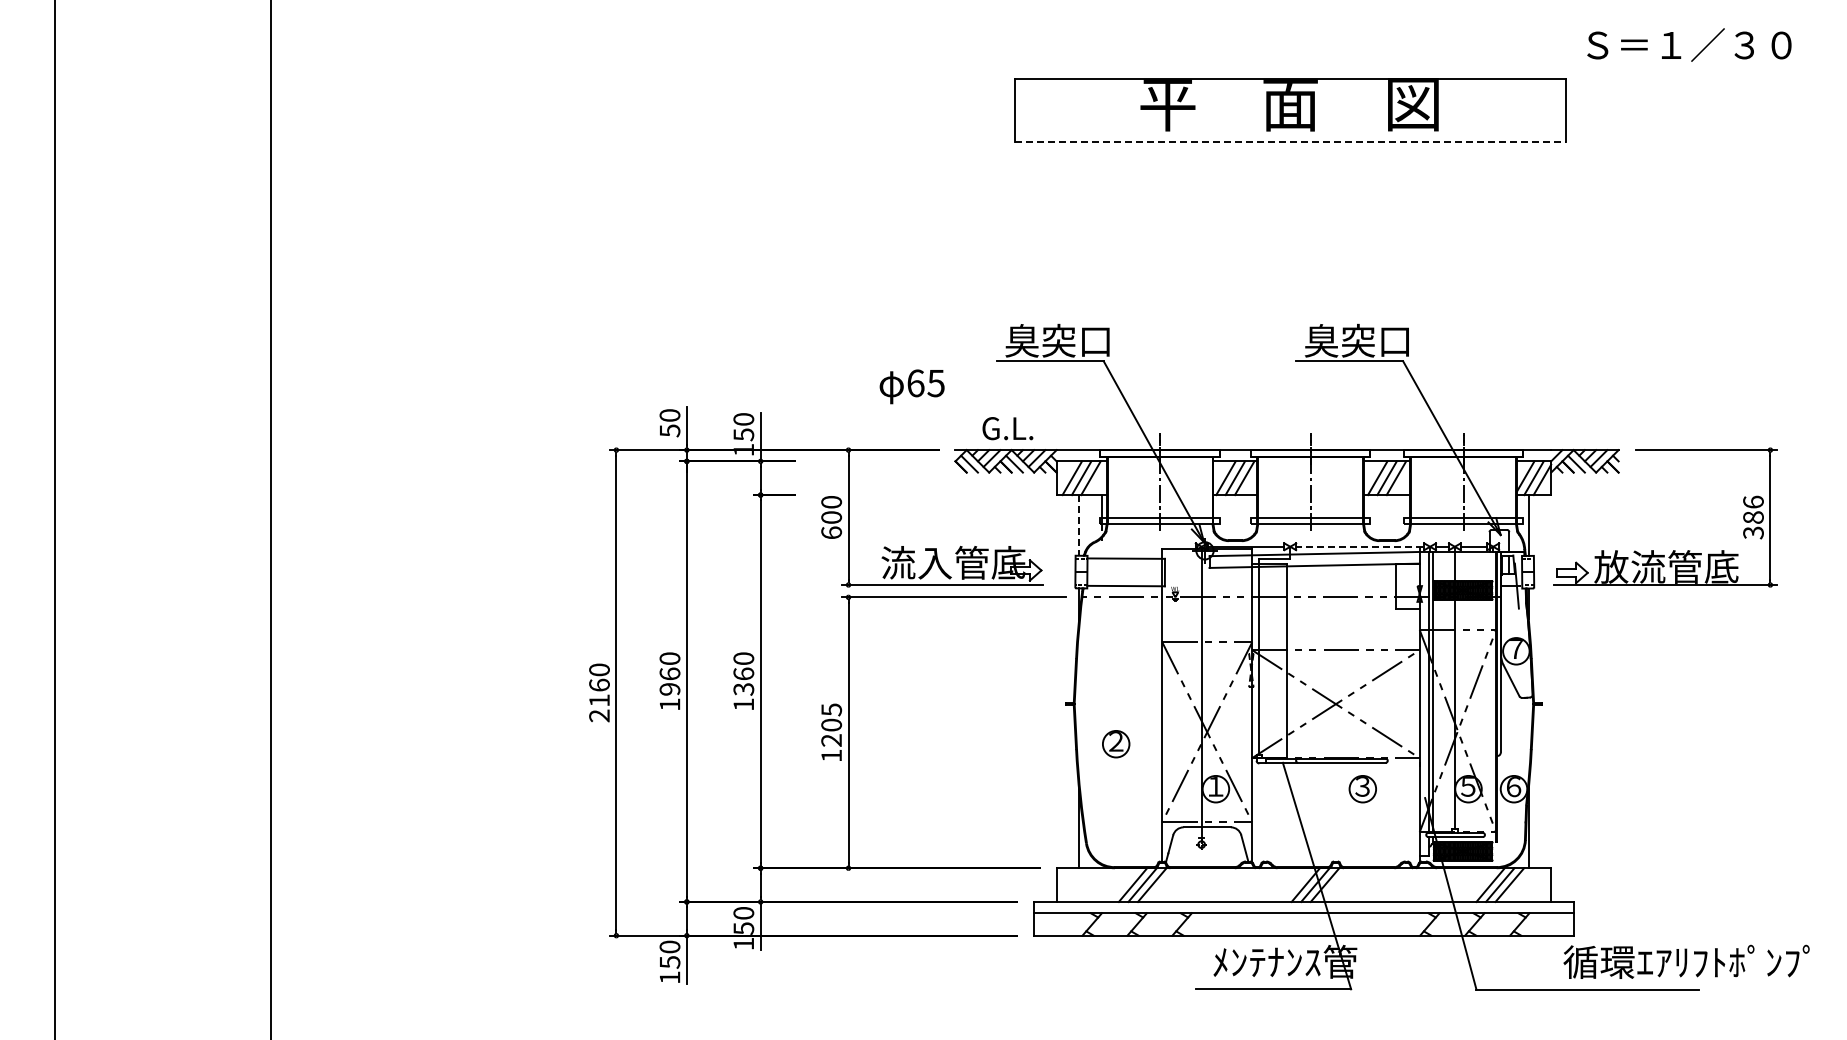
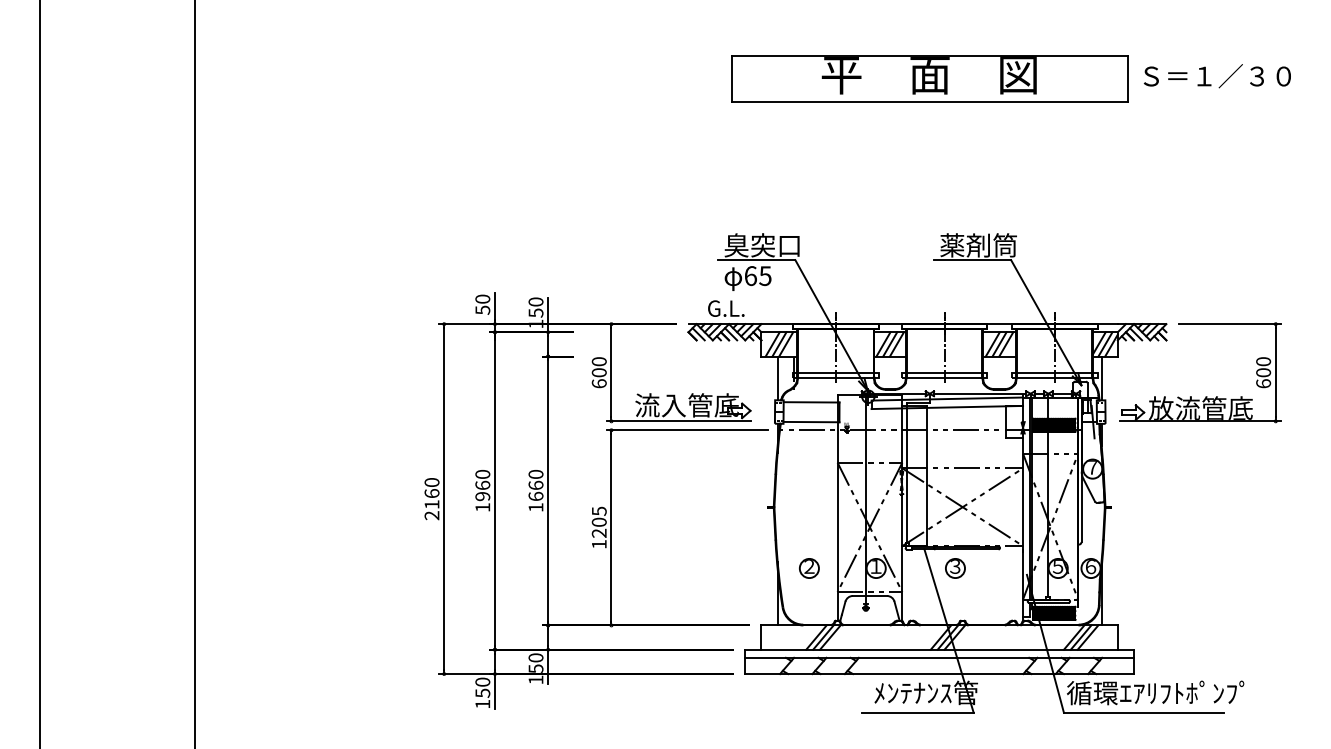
text: (1689, 44) -> (1217, 75), moved
line: (1291, 141) -> (930, 101), dashed -> solid
text: (1358, 340) -> (978, 245), 臭突口 -> 薬剤筒
text: (911, 386) -> (747, 278), moved
text: (1753, 517) -> (1263, 372), 386 -> 600
line: (1079, 525) -> (777, 378), dashed -> solid
line: (1359, 546) -> (979, 393), dashed -> solid
text: (743, 688) -> (535, 495), 1360 -> 1660
part: (1116, 744) -> (809, 568), moved
part: (1362, 789) -> (955, 568), moved
text: (1686, 961) -> (1155, 692), moved

